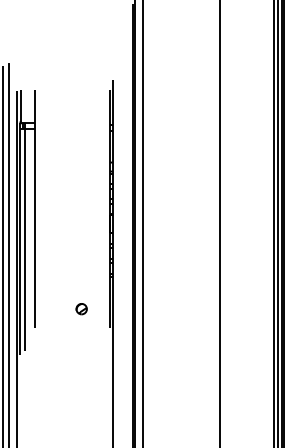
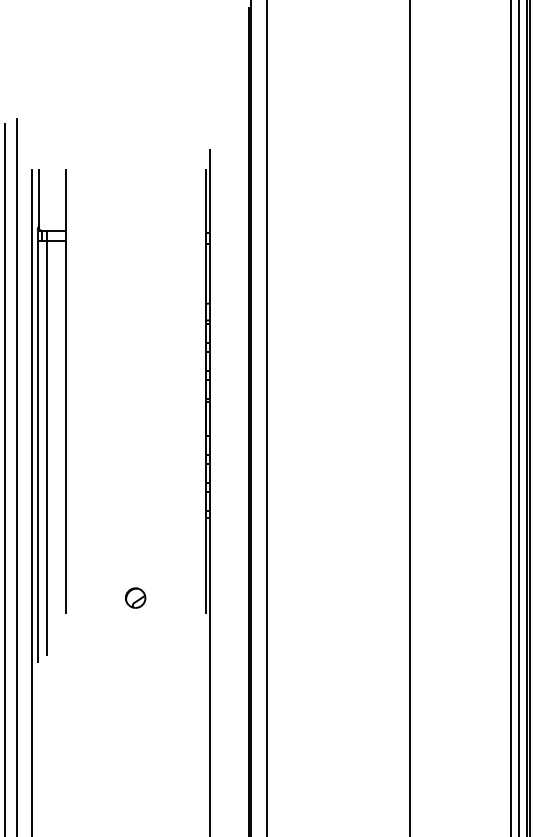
part: (81, 309) -> (135, 598), moved

